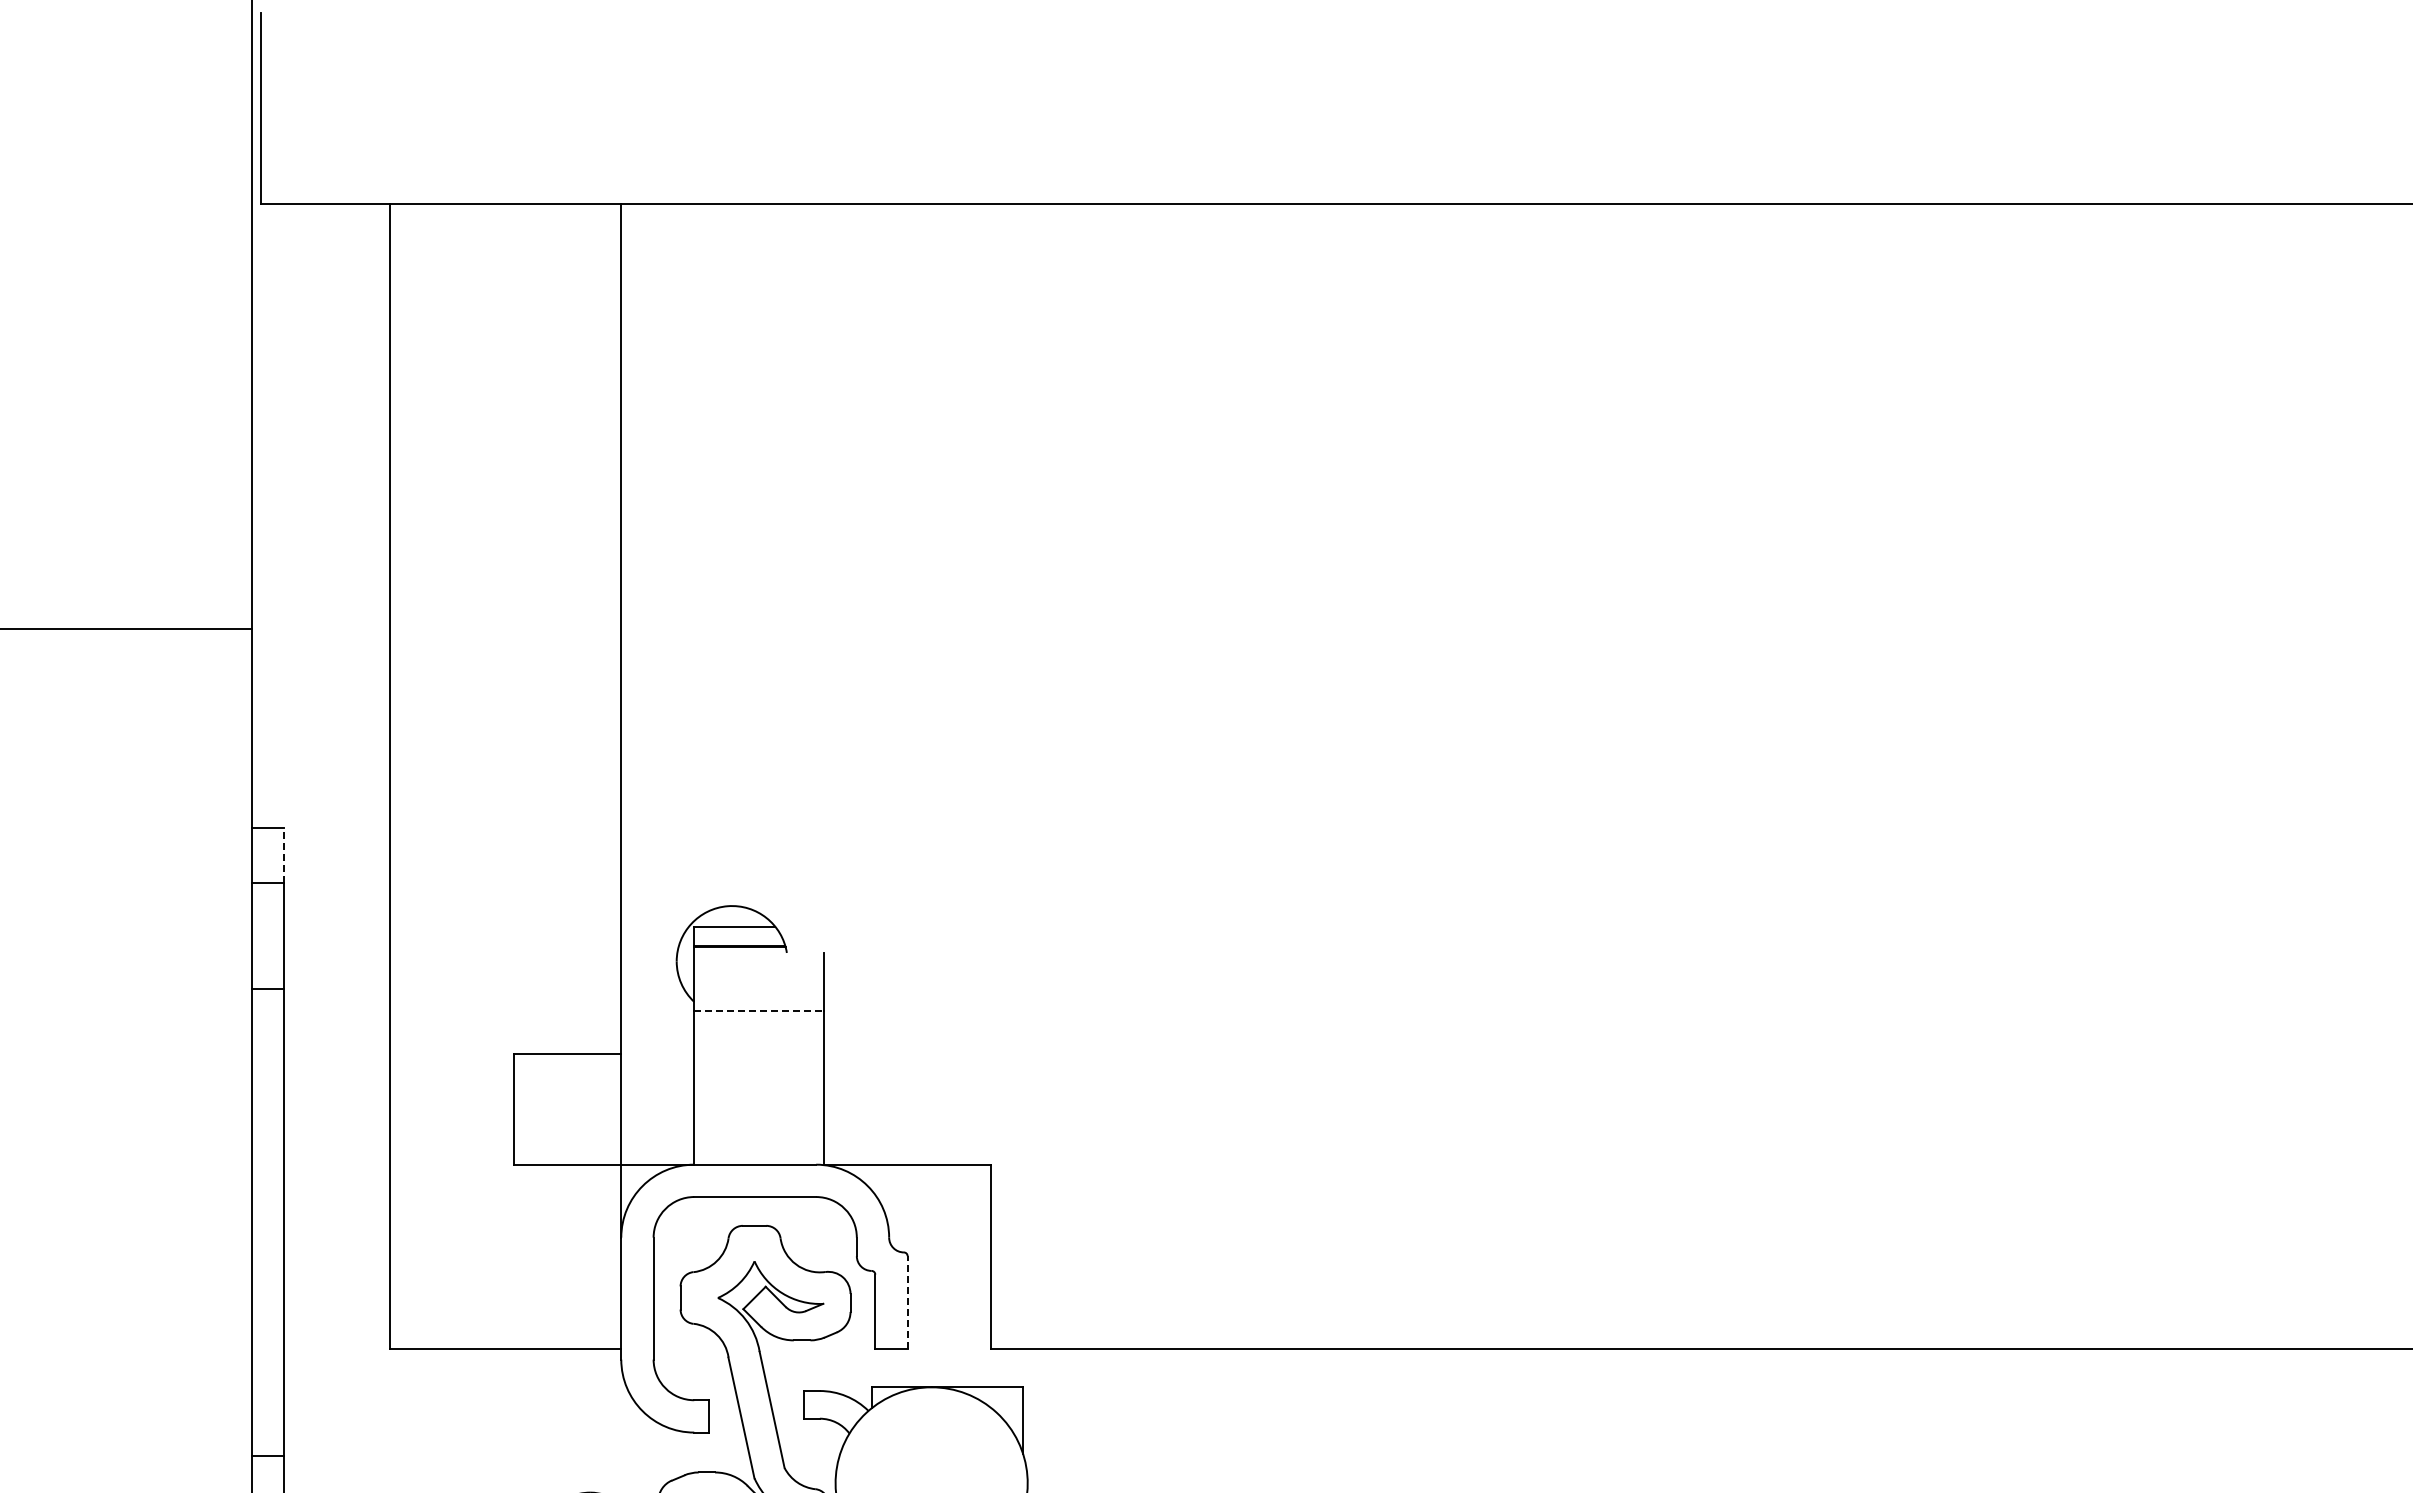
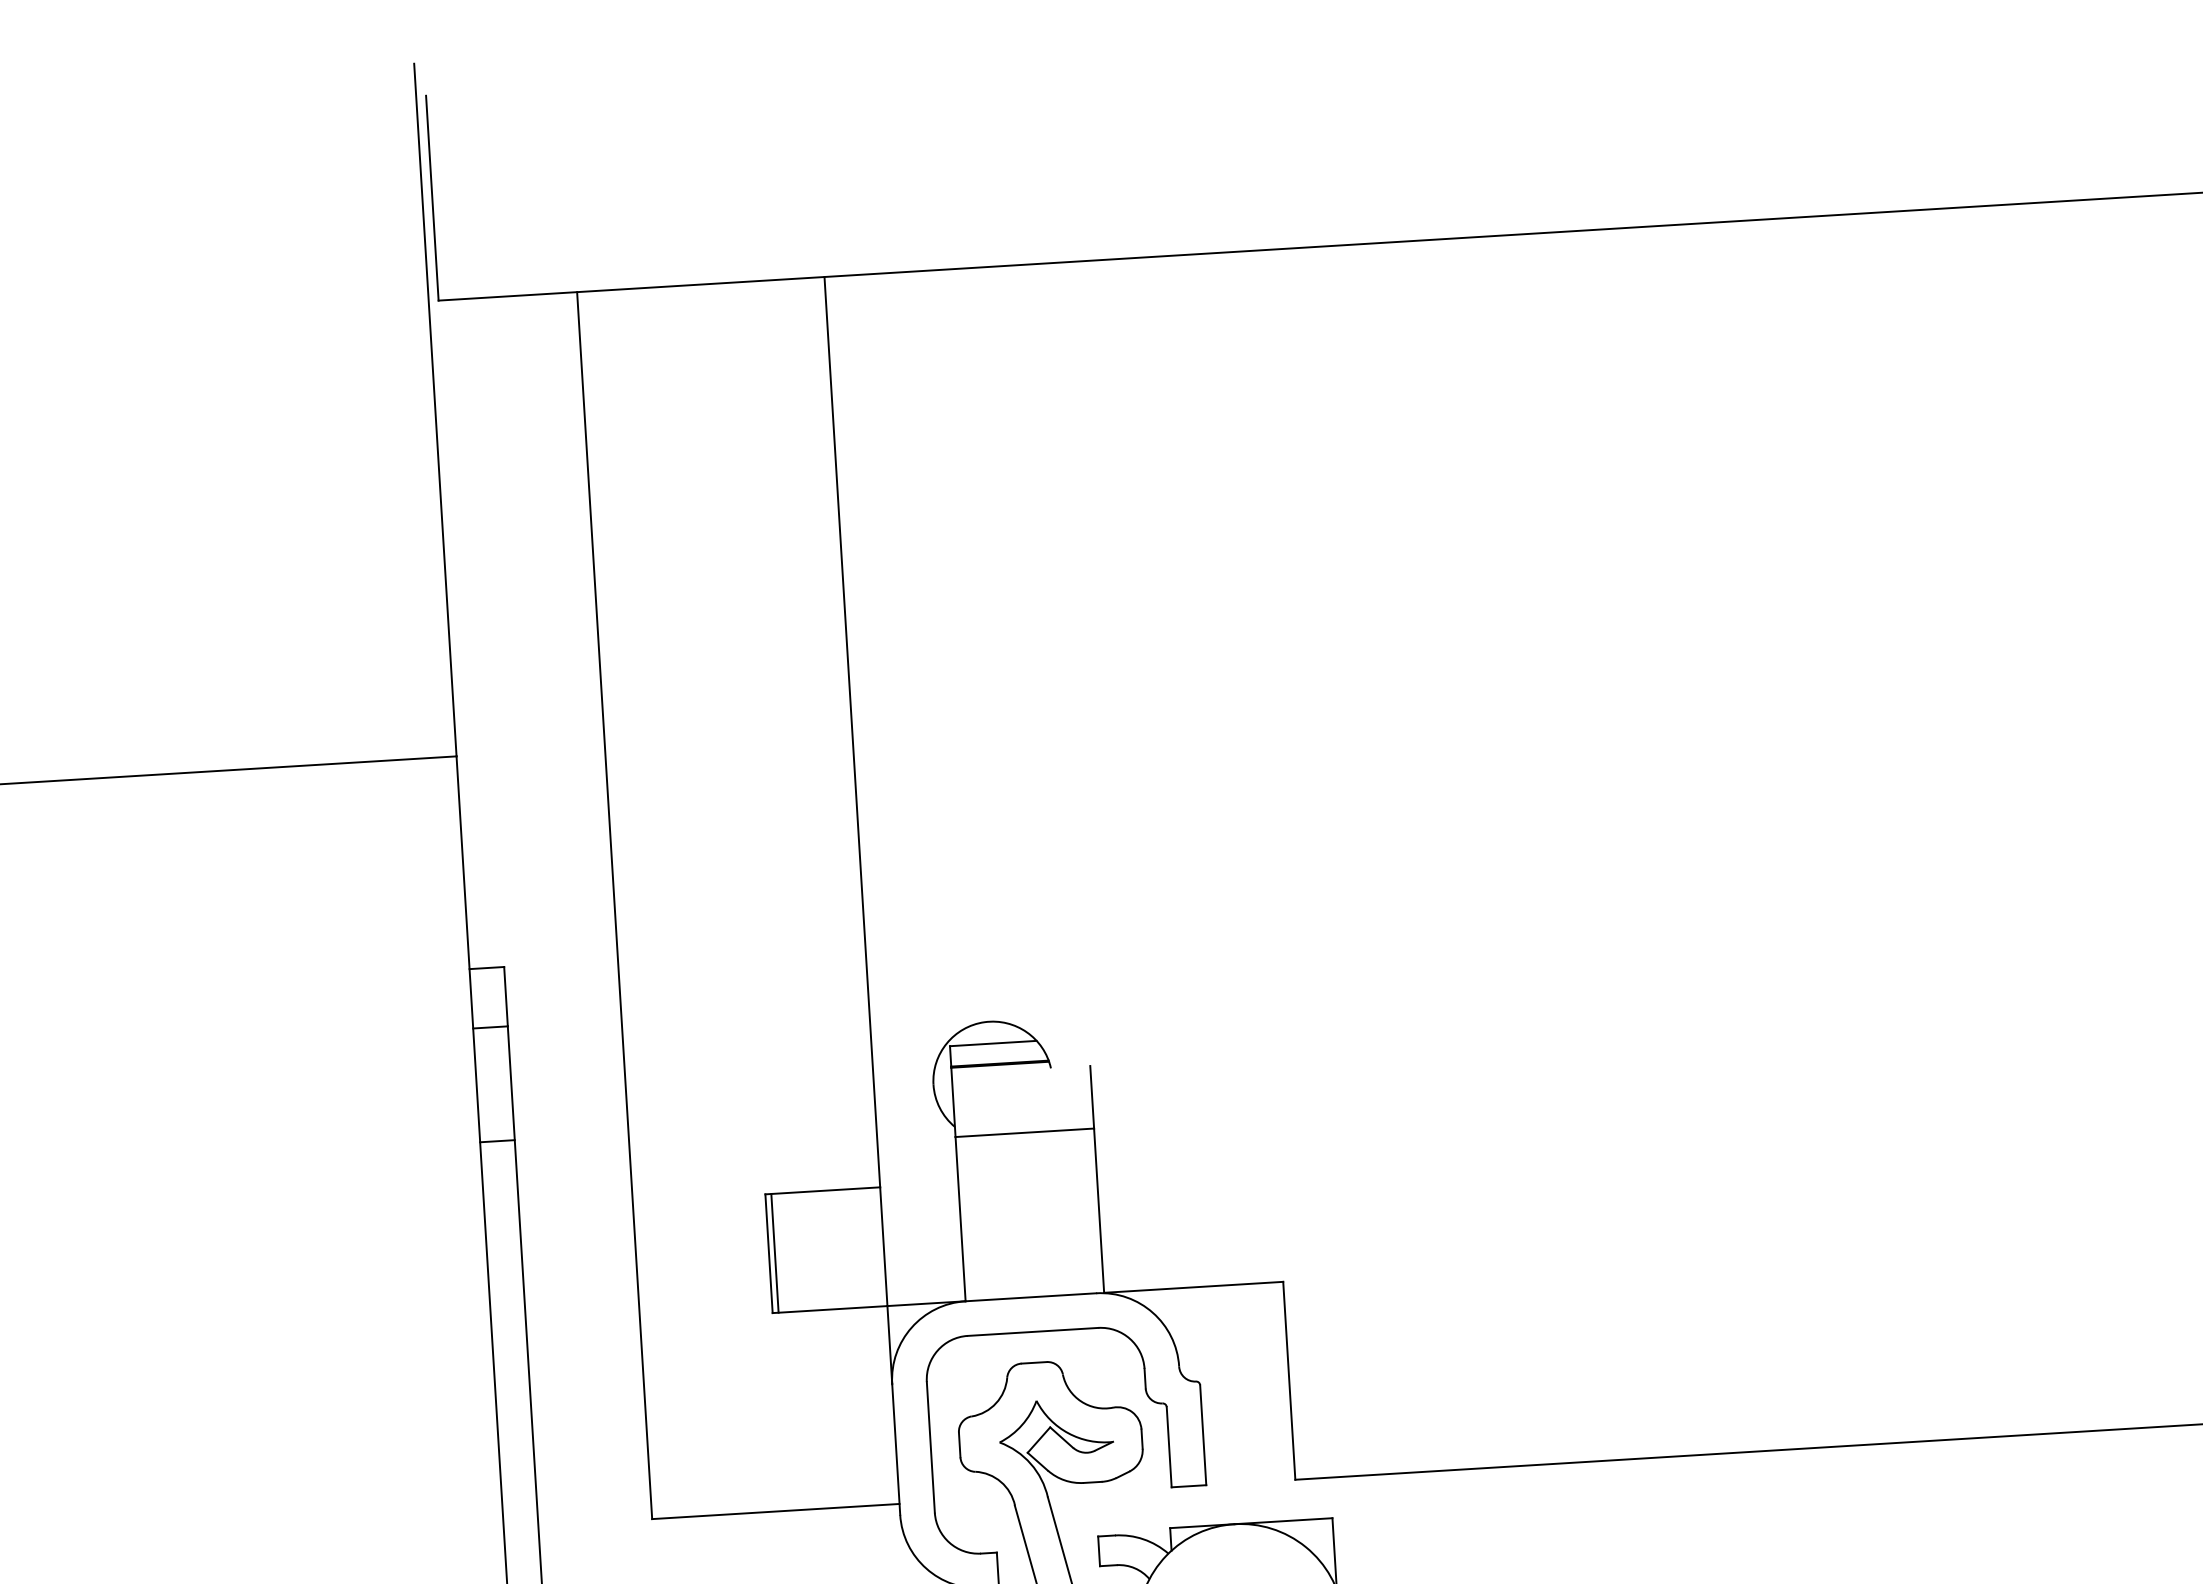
line: (284, 855) -> (506, 996), dashed -> solid
line: (758, 1011) -> (1024, 1132), dashed -> solid
line: (519, 1108) -> (774, 1252), added
line: (907, 1302) -> (1203, 1434), dashed -> solid

